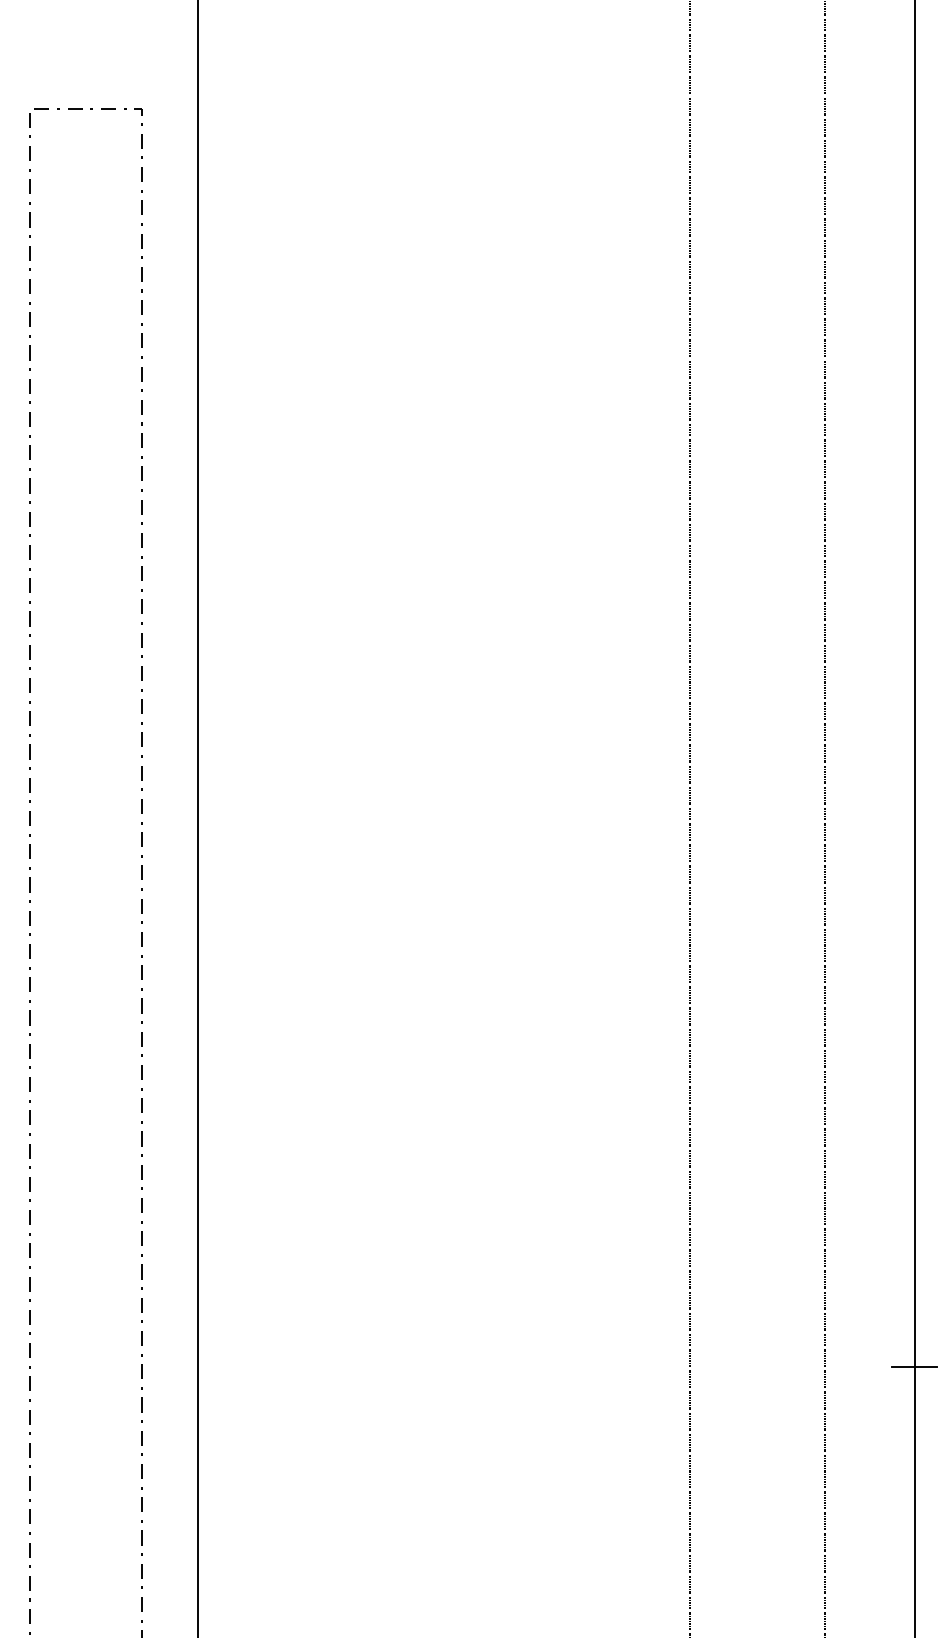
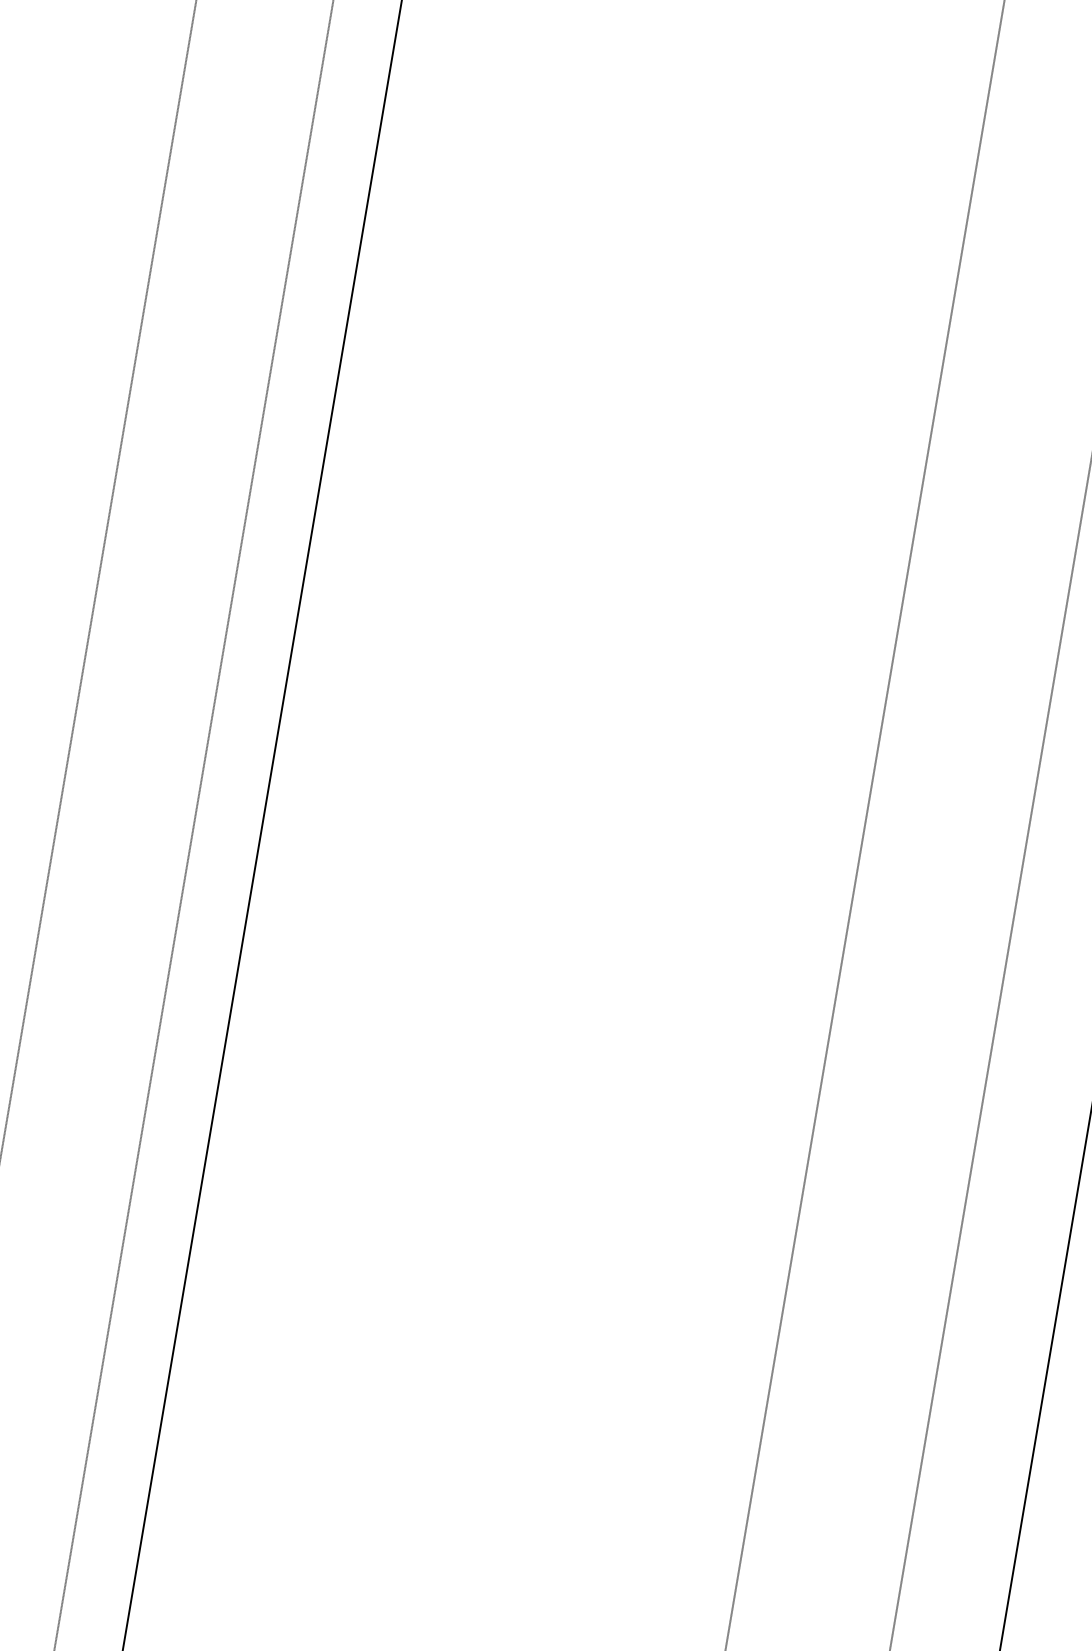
line: (914, 1366) -> (1033, 1453), removed

